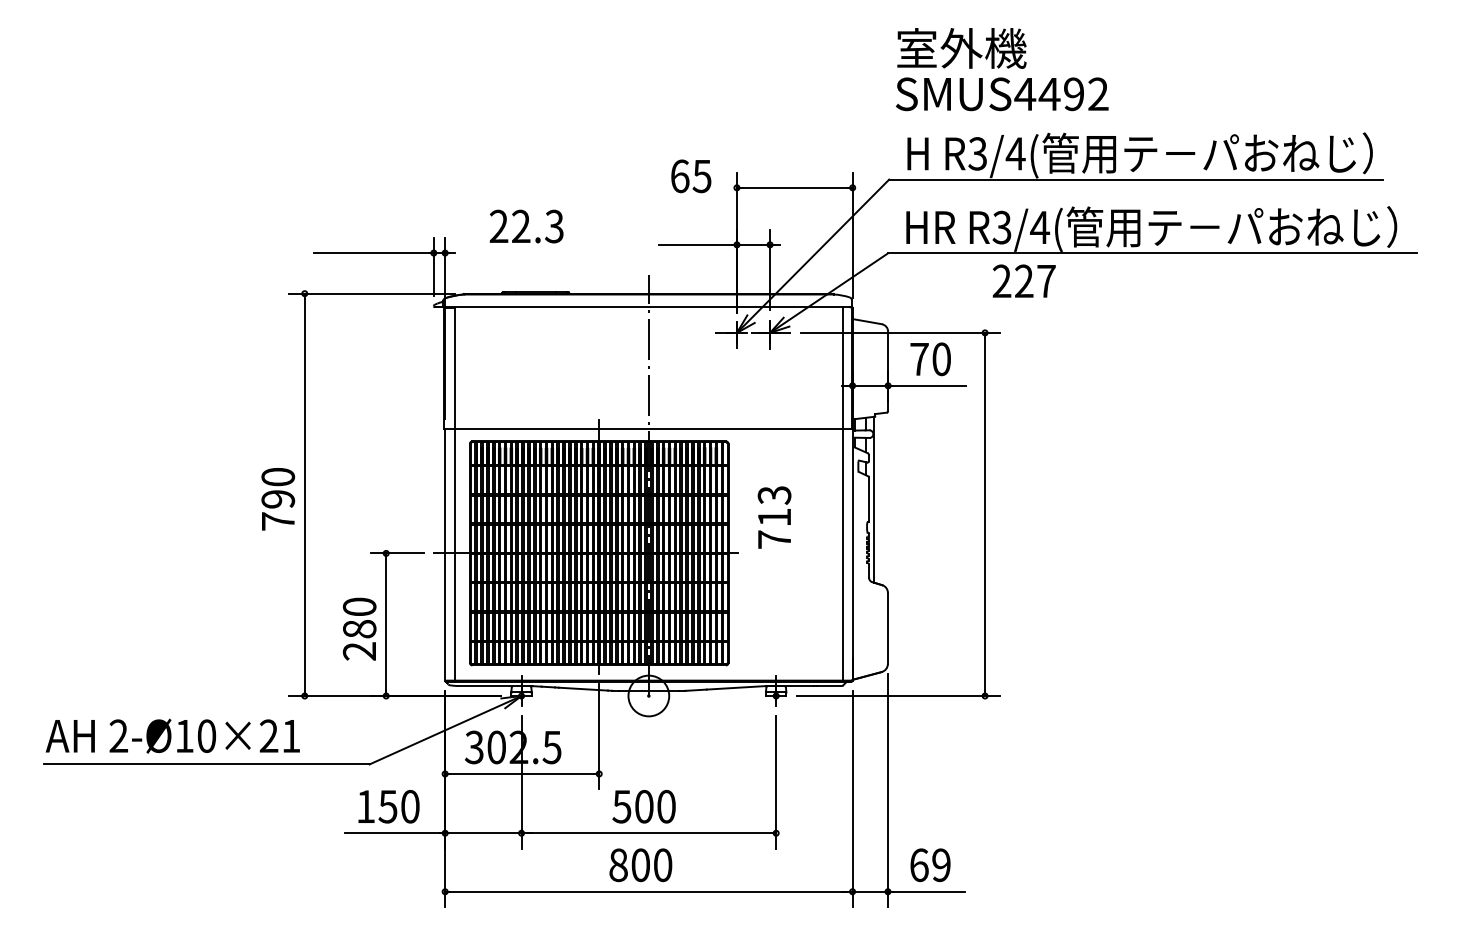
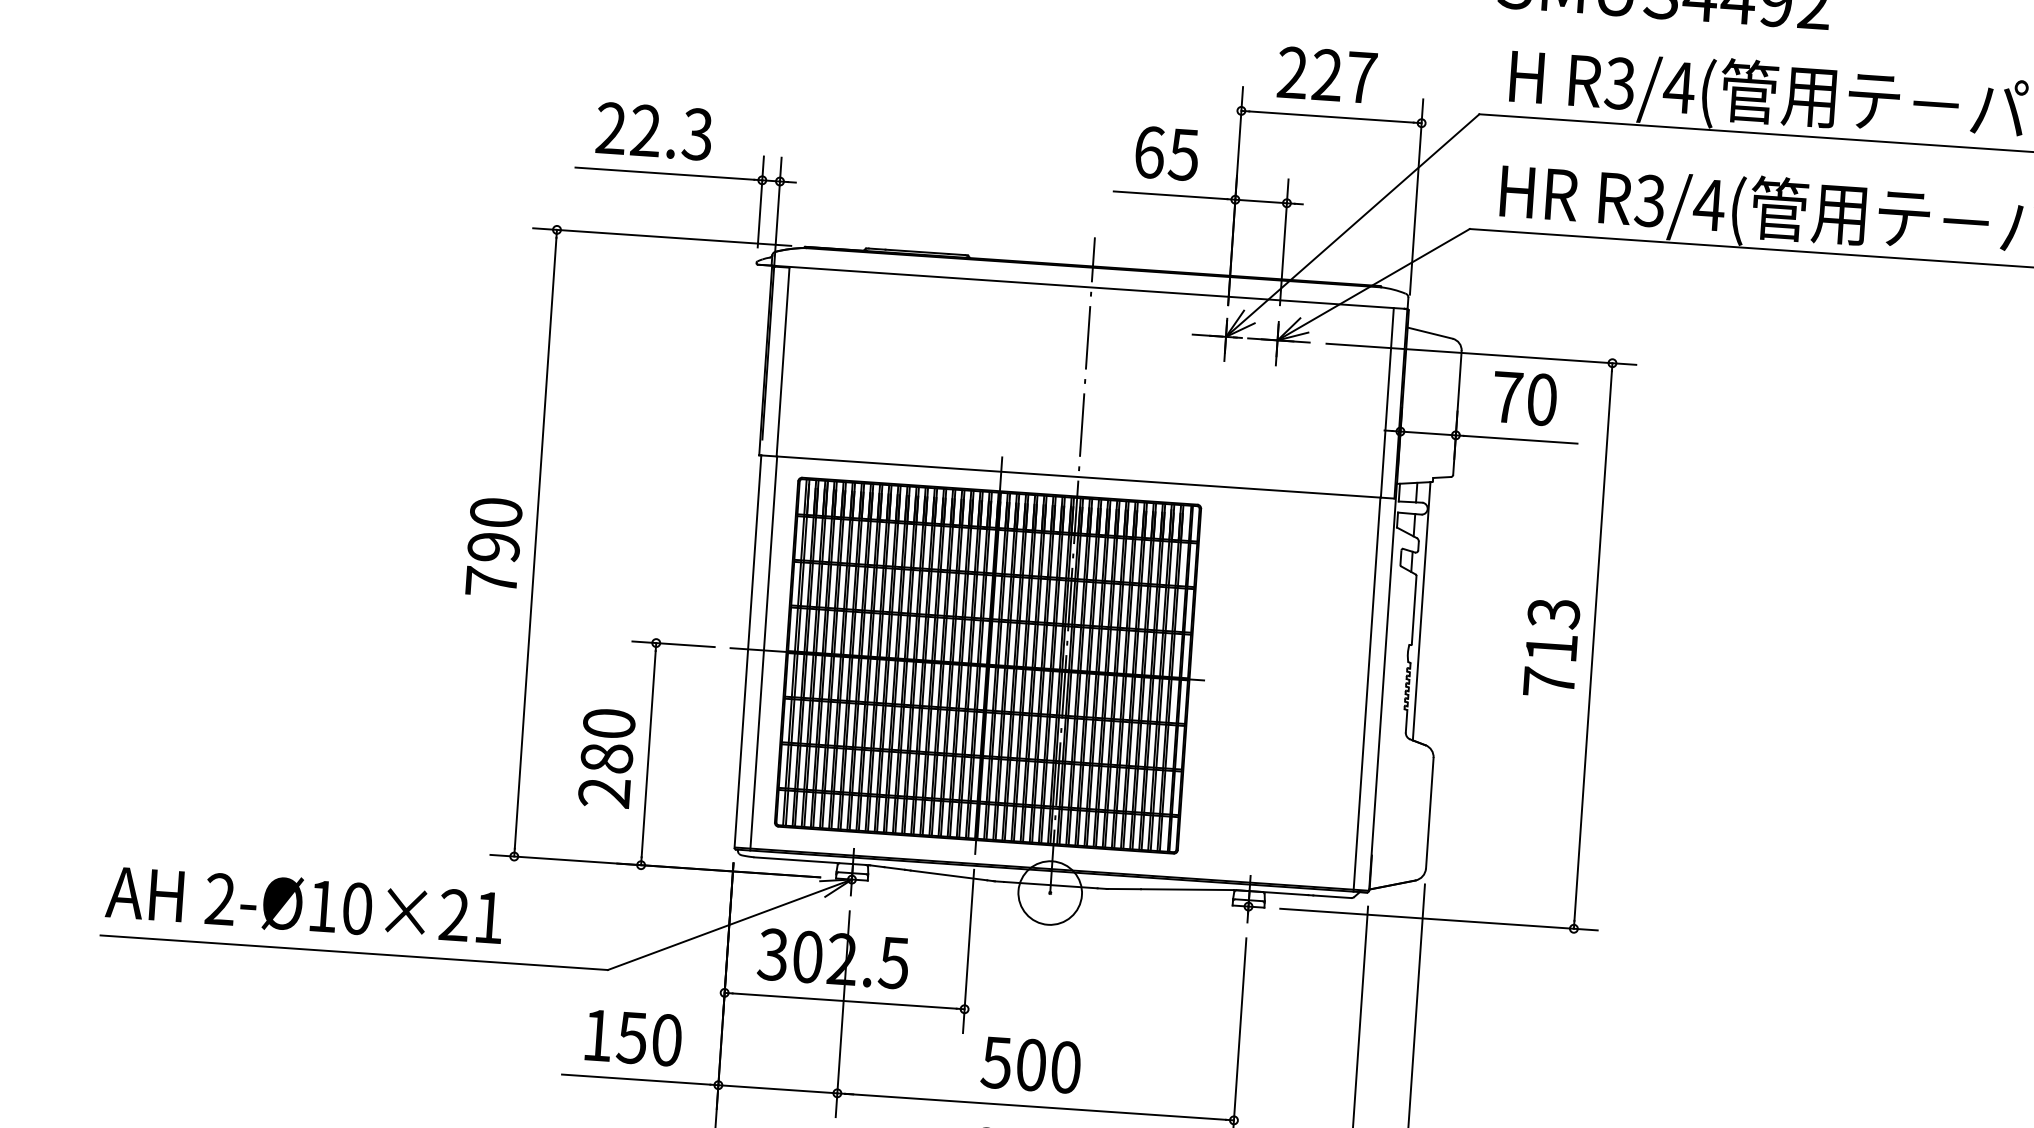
text: (691, 176) -> (1167, 153), moved
text: (526, 226) -> (654, 131), moved
text: (1023, 280) -> (1326, 73), moved
text: (774, 517) -> (1551, 647), moved

